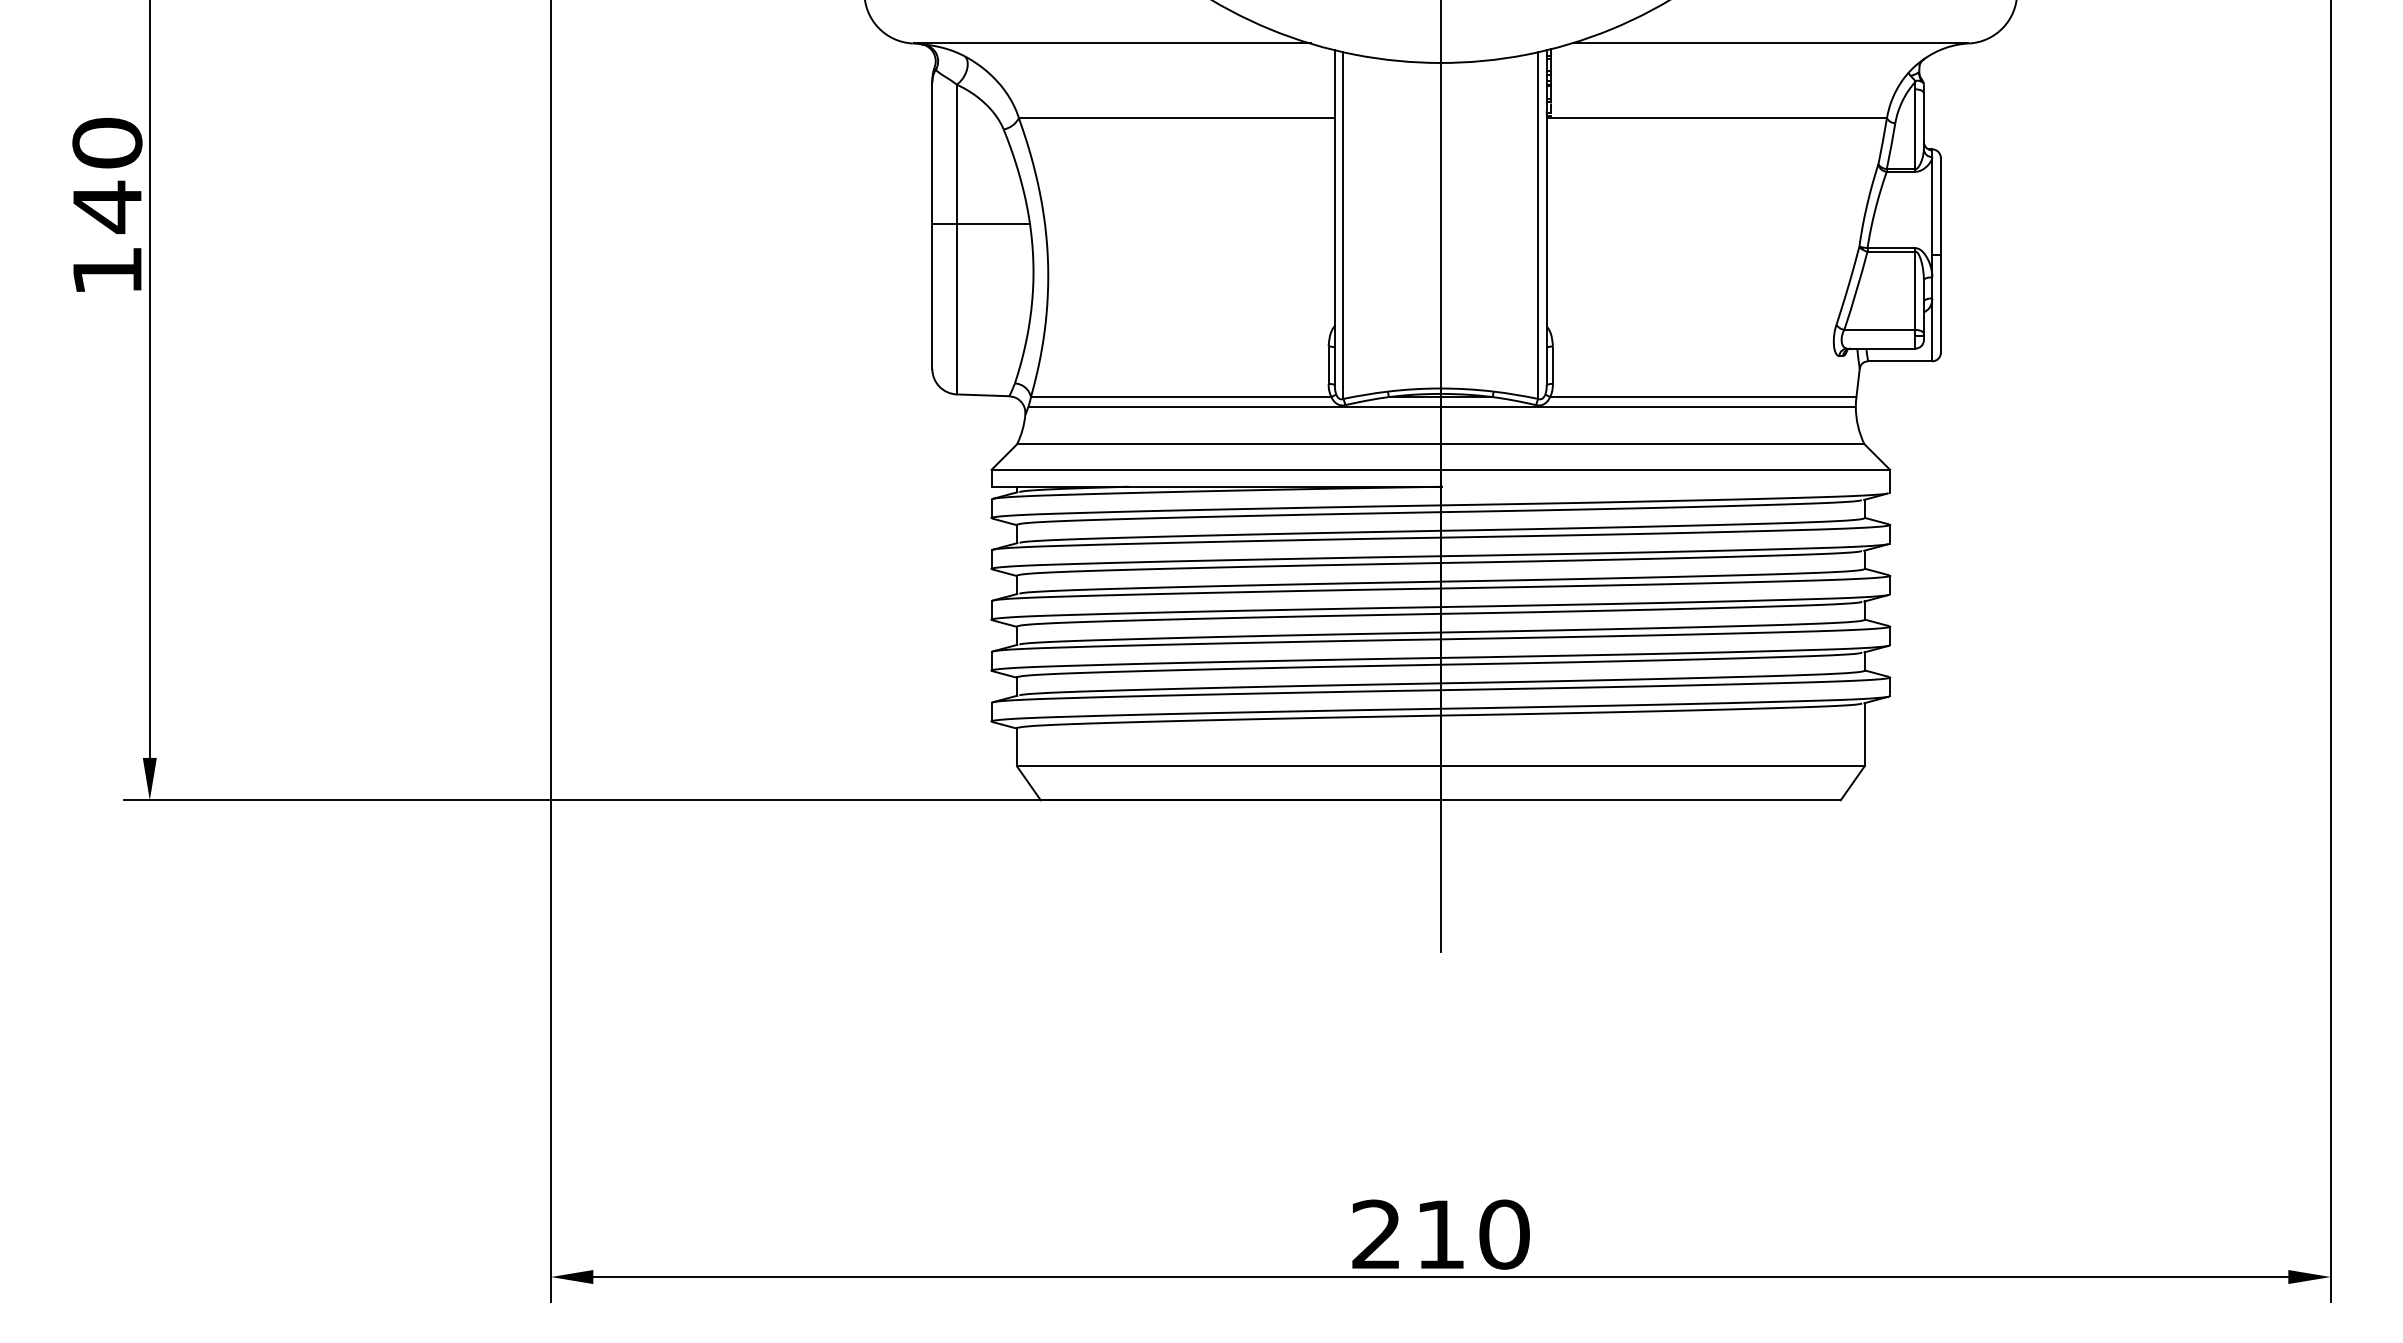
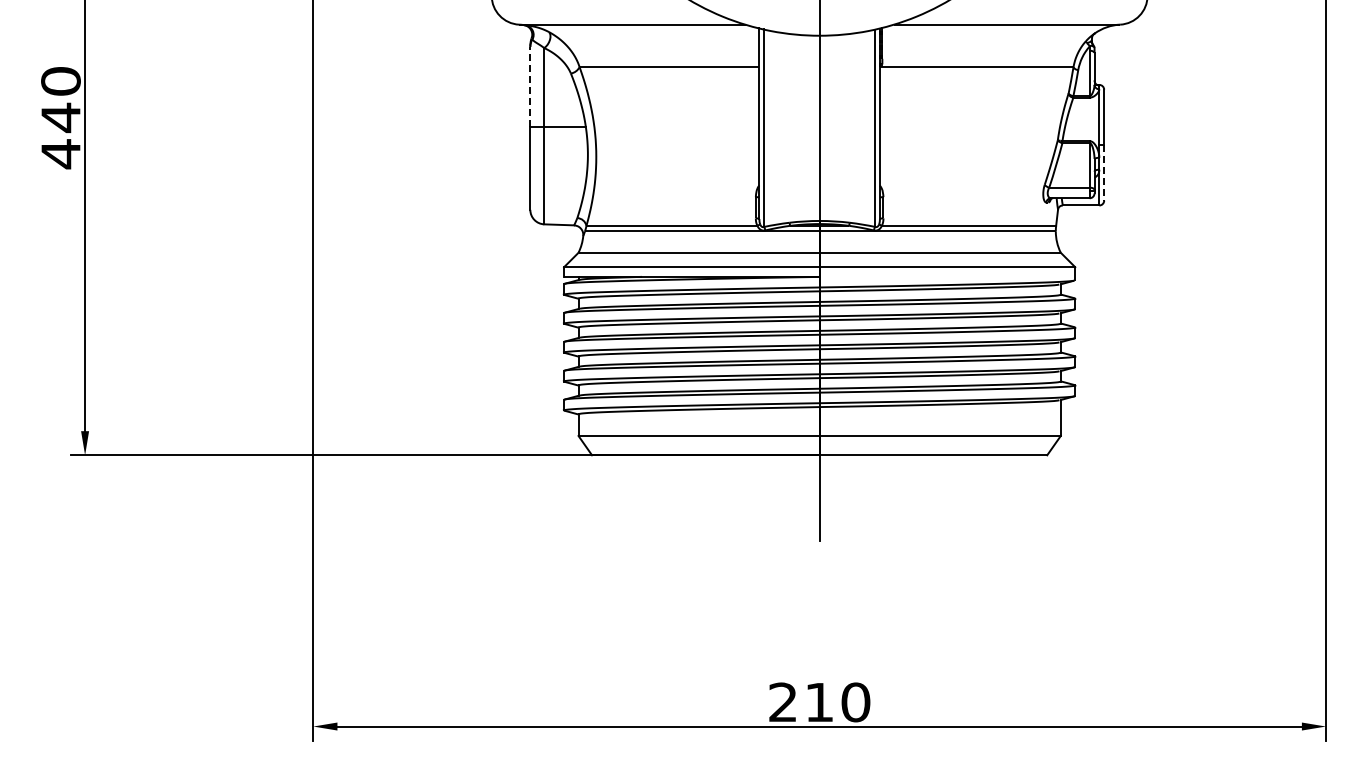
line: (932, 152) -> (530, 86), solid -> dashed
text: (106, 271) -> (60, 154), 140 -> 440
line: (1941, 303) -> (1104, 172), solid -> dashed

